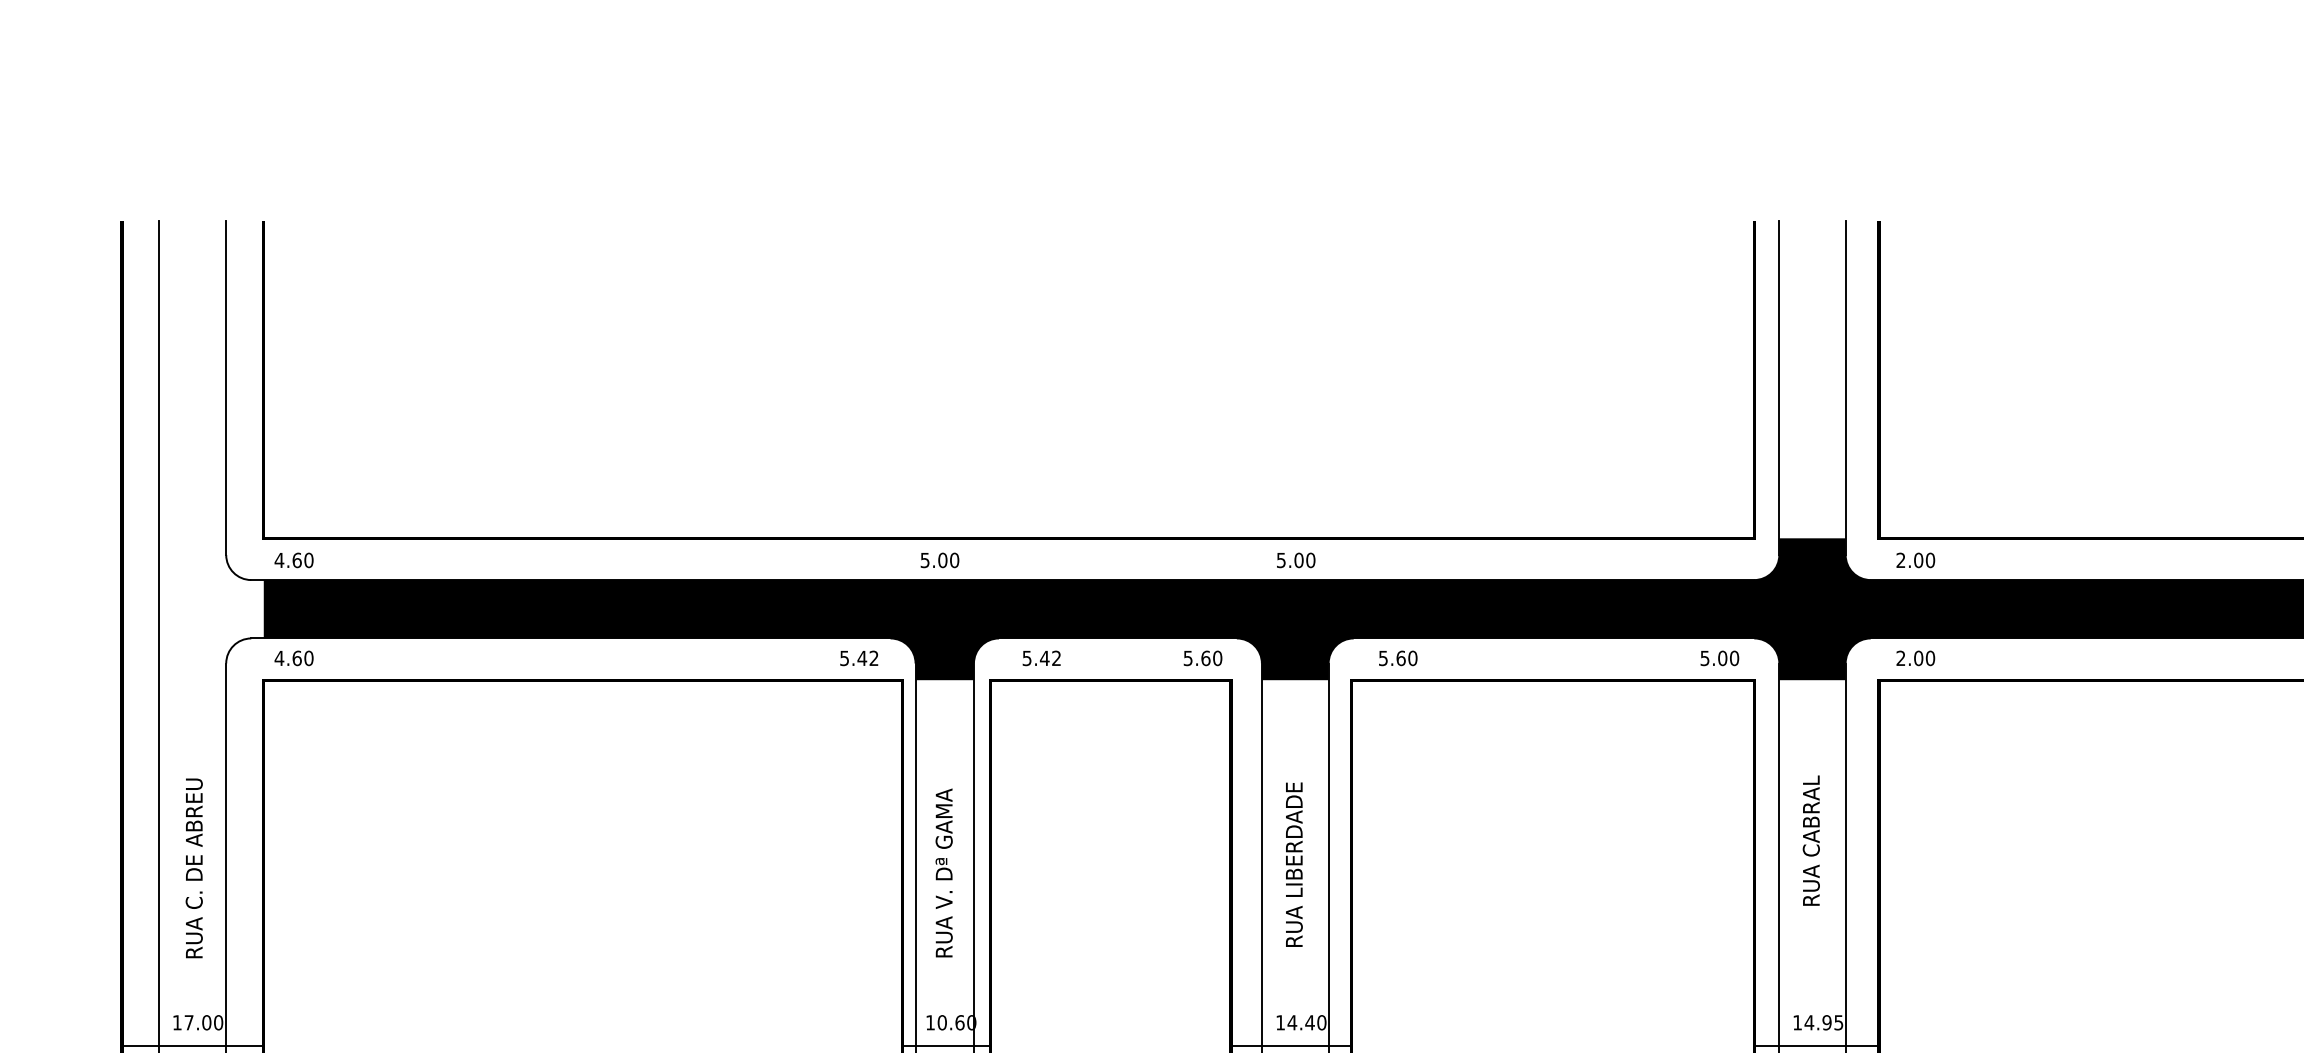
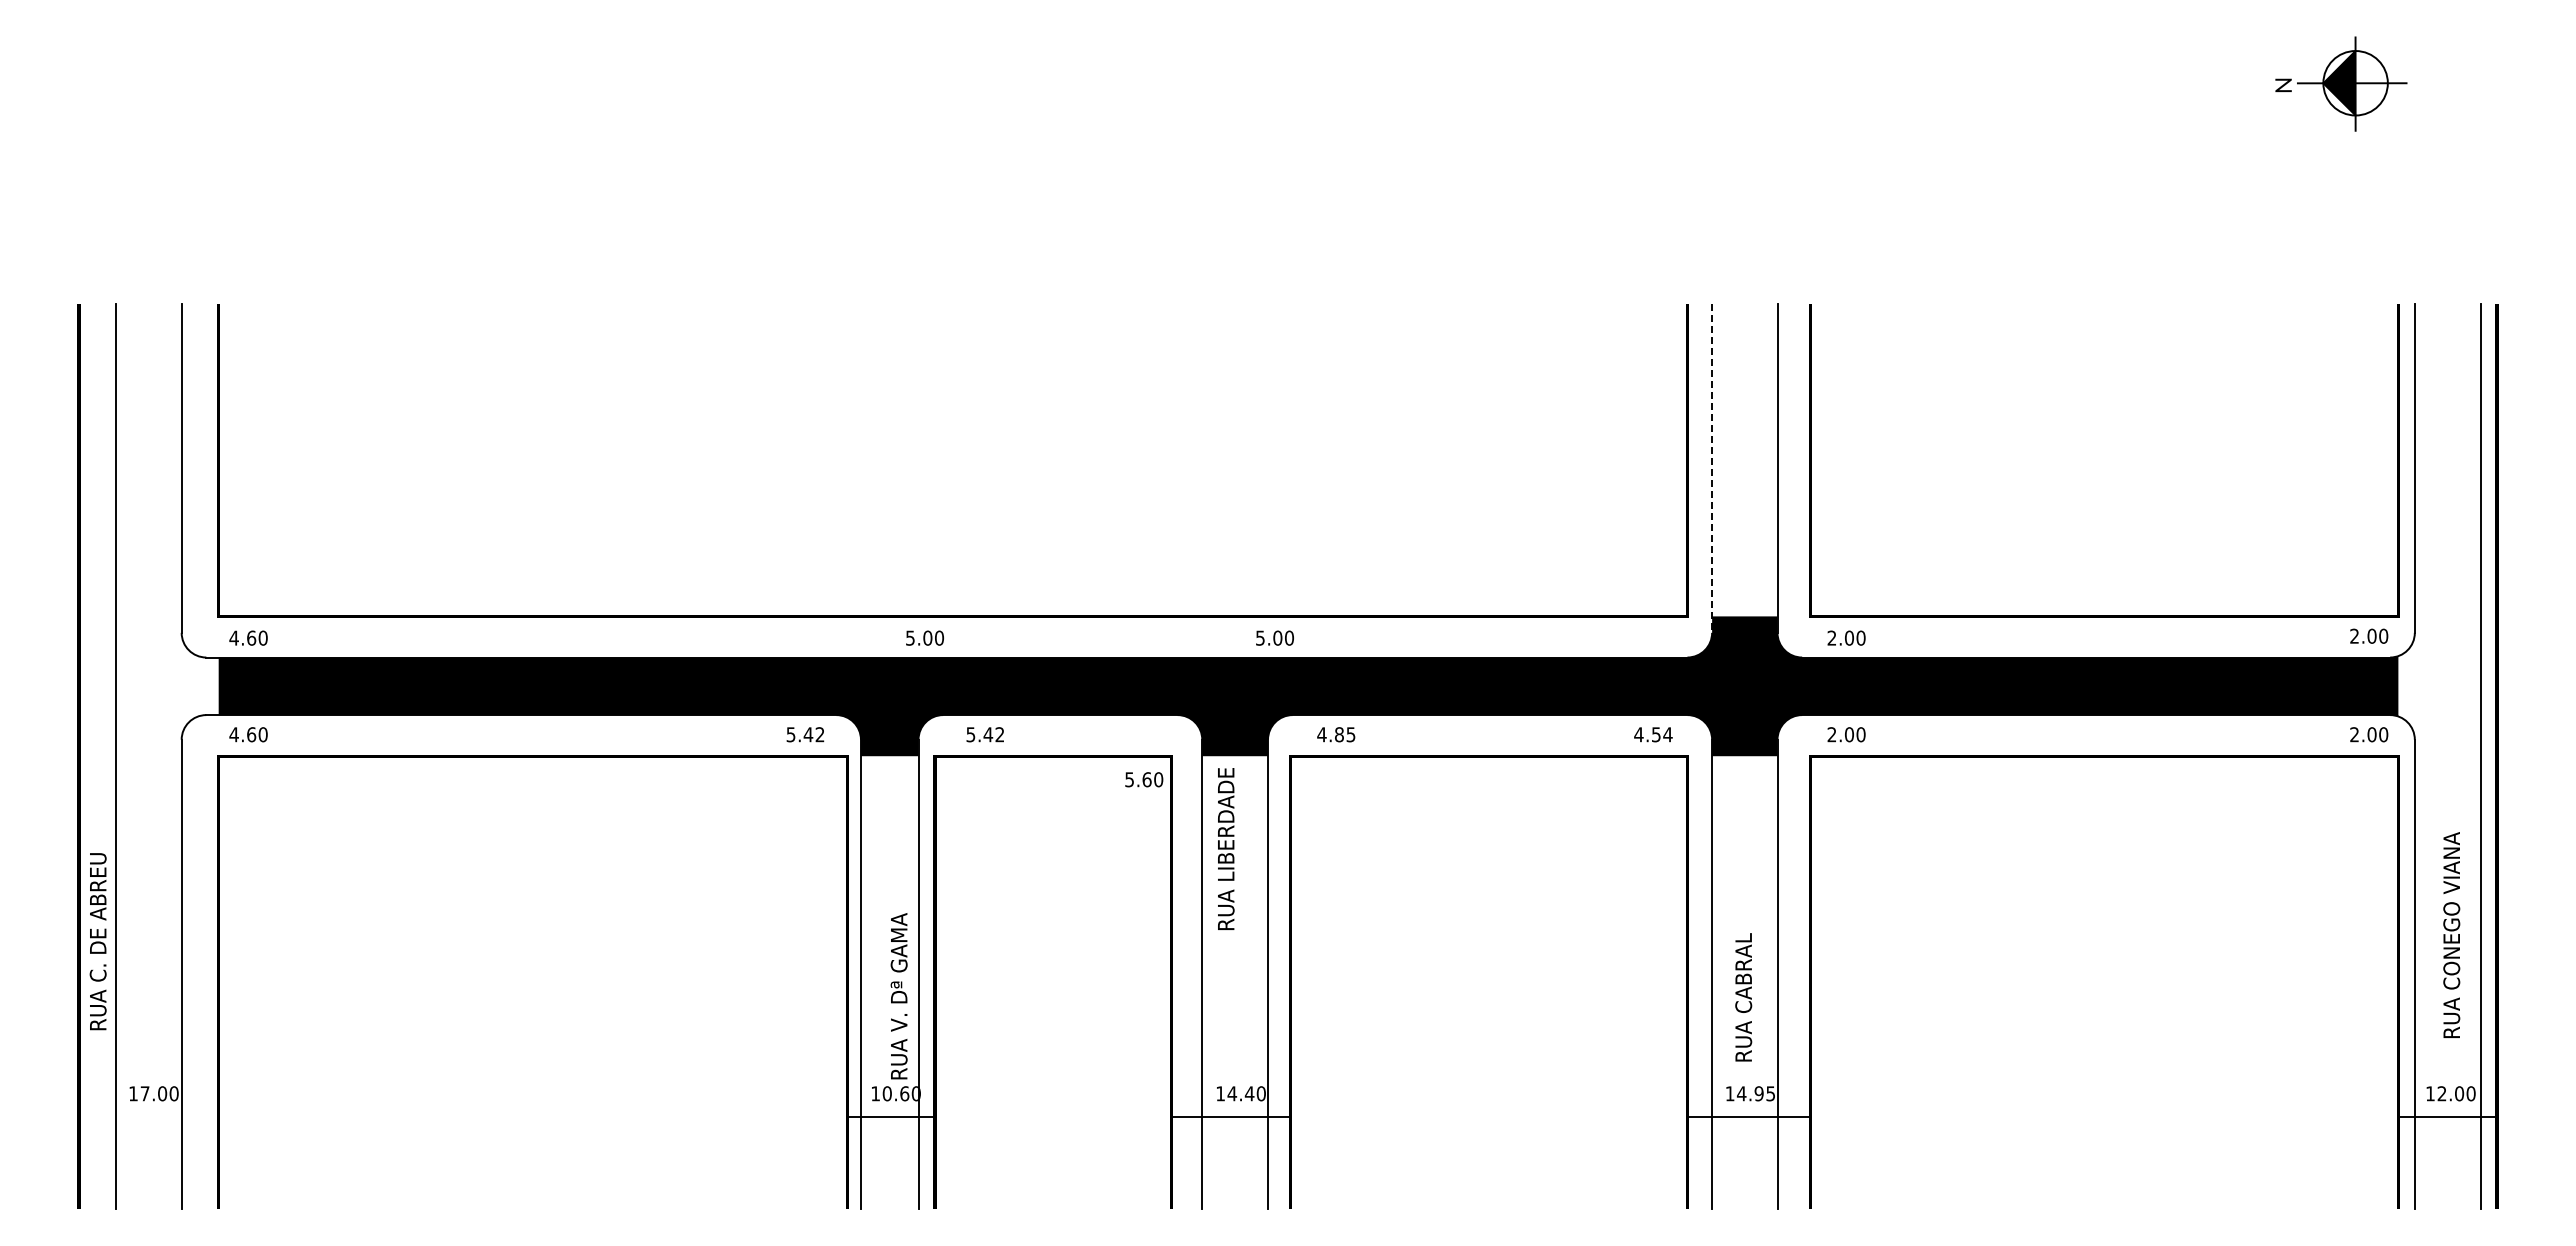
line: (1779, 388) -> (1712, 468), solid -> dashed
text: (939, 559) -> (924, 637), moved
text: (1295, 559) -> (1274, 637), moved
text: (1203, 658) -> (1144, 779), moved
text: (1398, 658) -> (1336, 734), 5.60 -> 4.85
text: (1719, 658) -> (1653, 734), 5.00 -> 4.54
text: (1811, 840) -> (1743, 997), moved
text: (1294, 864) -> (1226, 848), moved
text: (193, 868) -> (97, 941), moved
text: (943, 873) -> (898, 996), moved
line: (192, 1045) -> (148, 1116), removed

